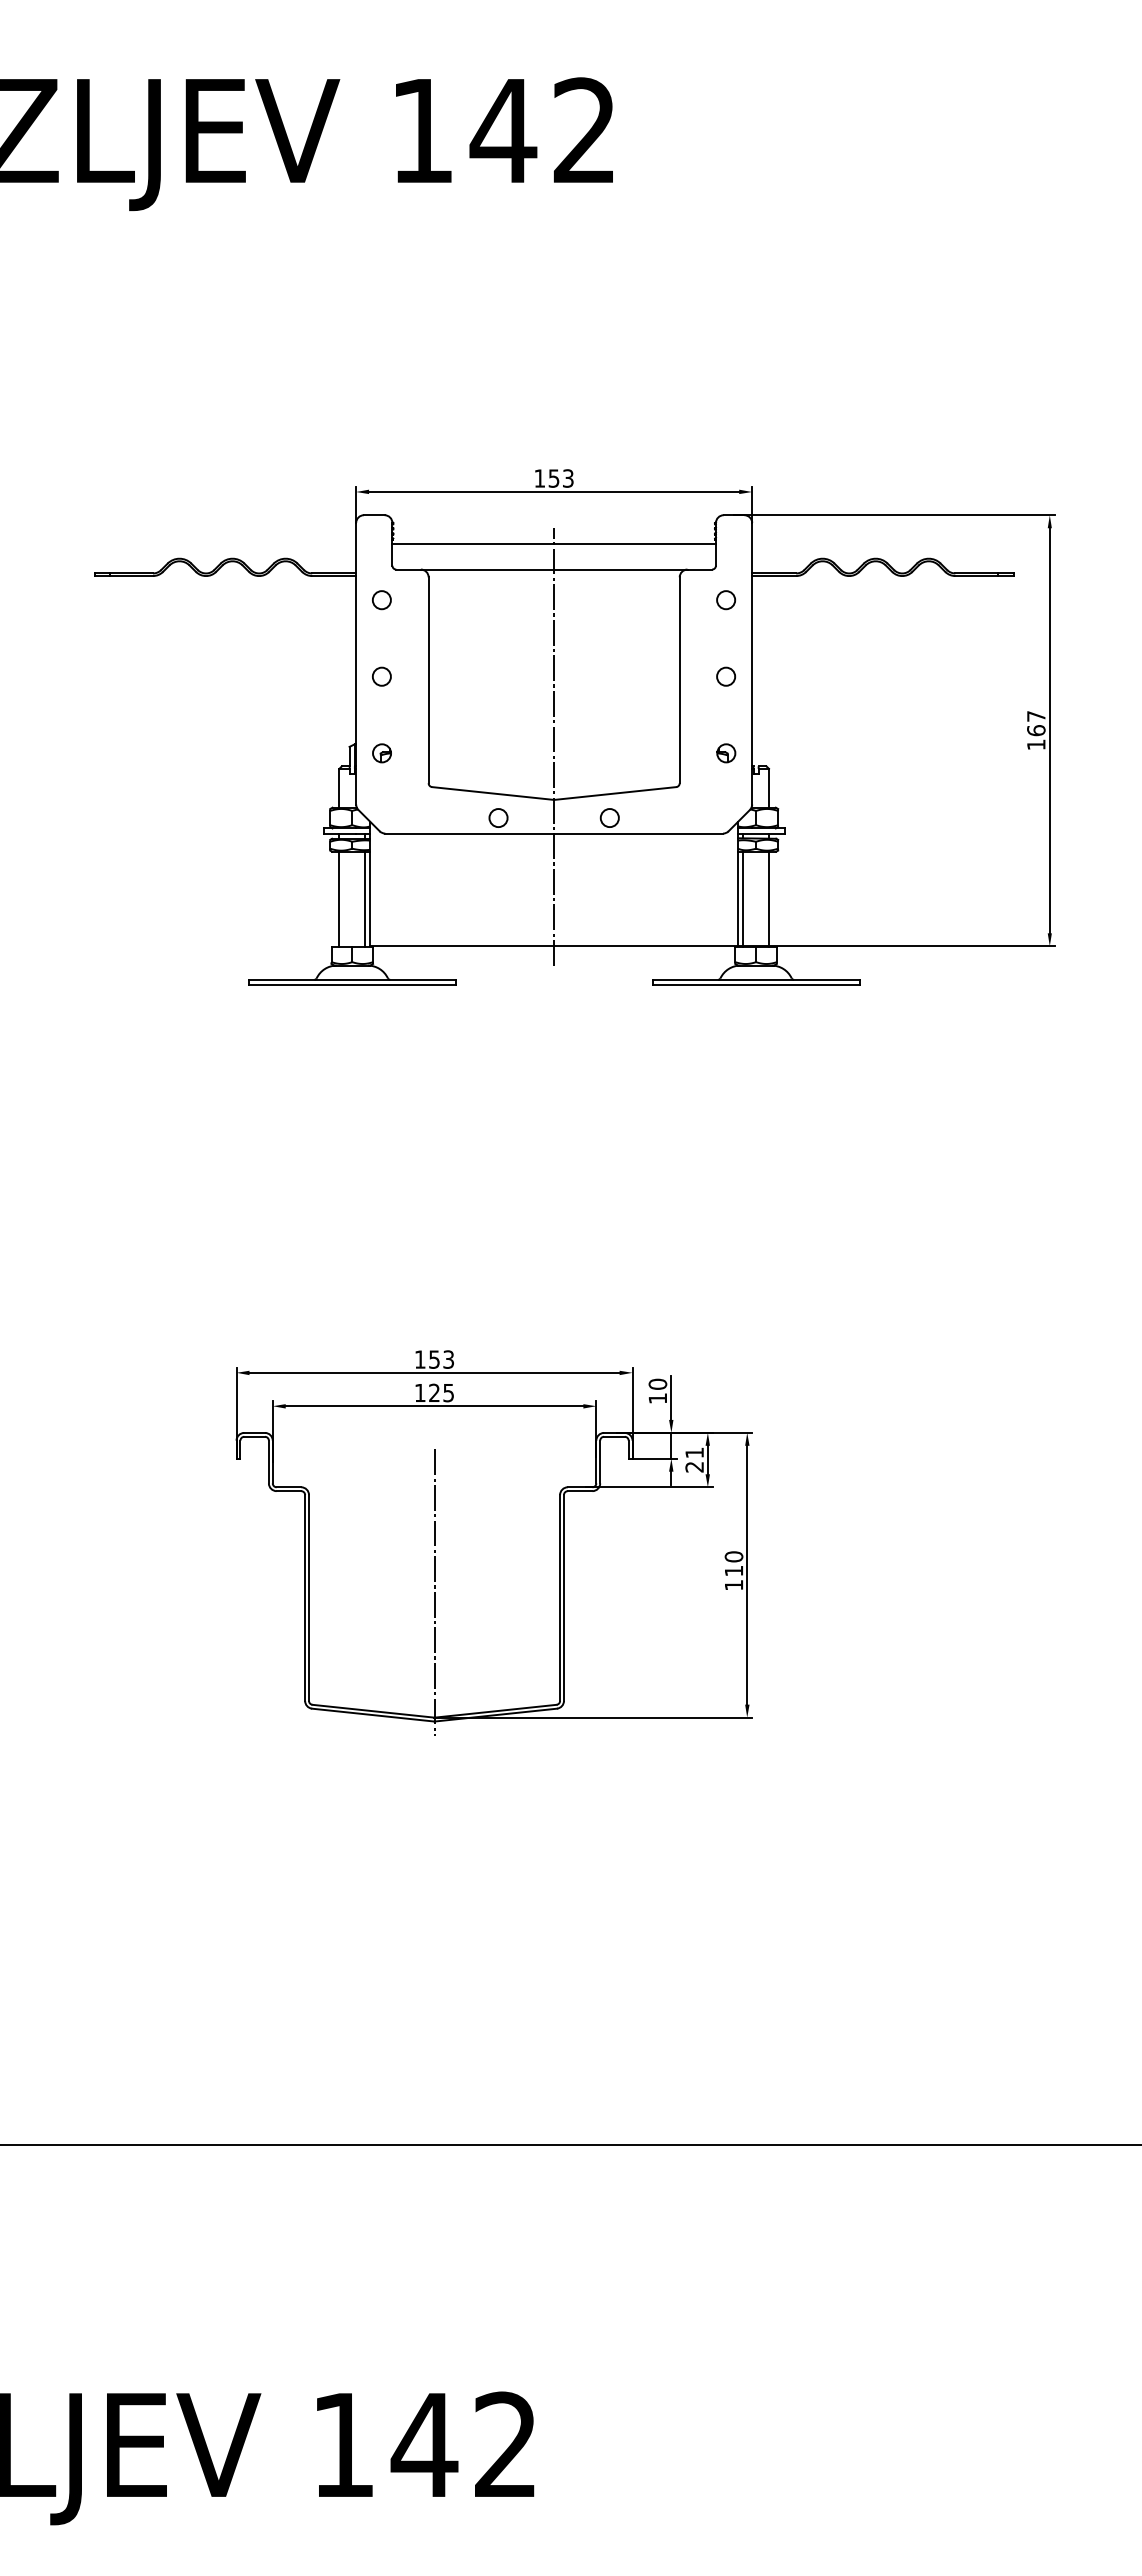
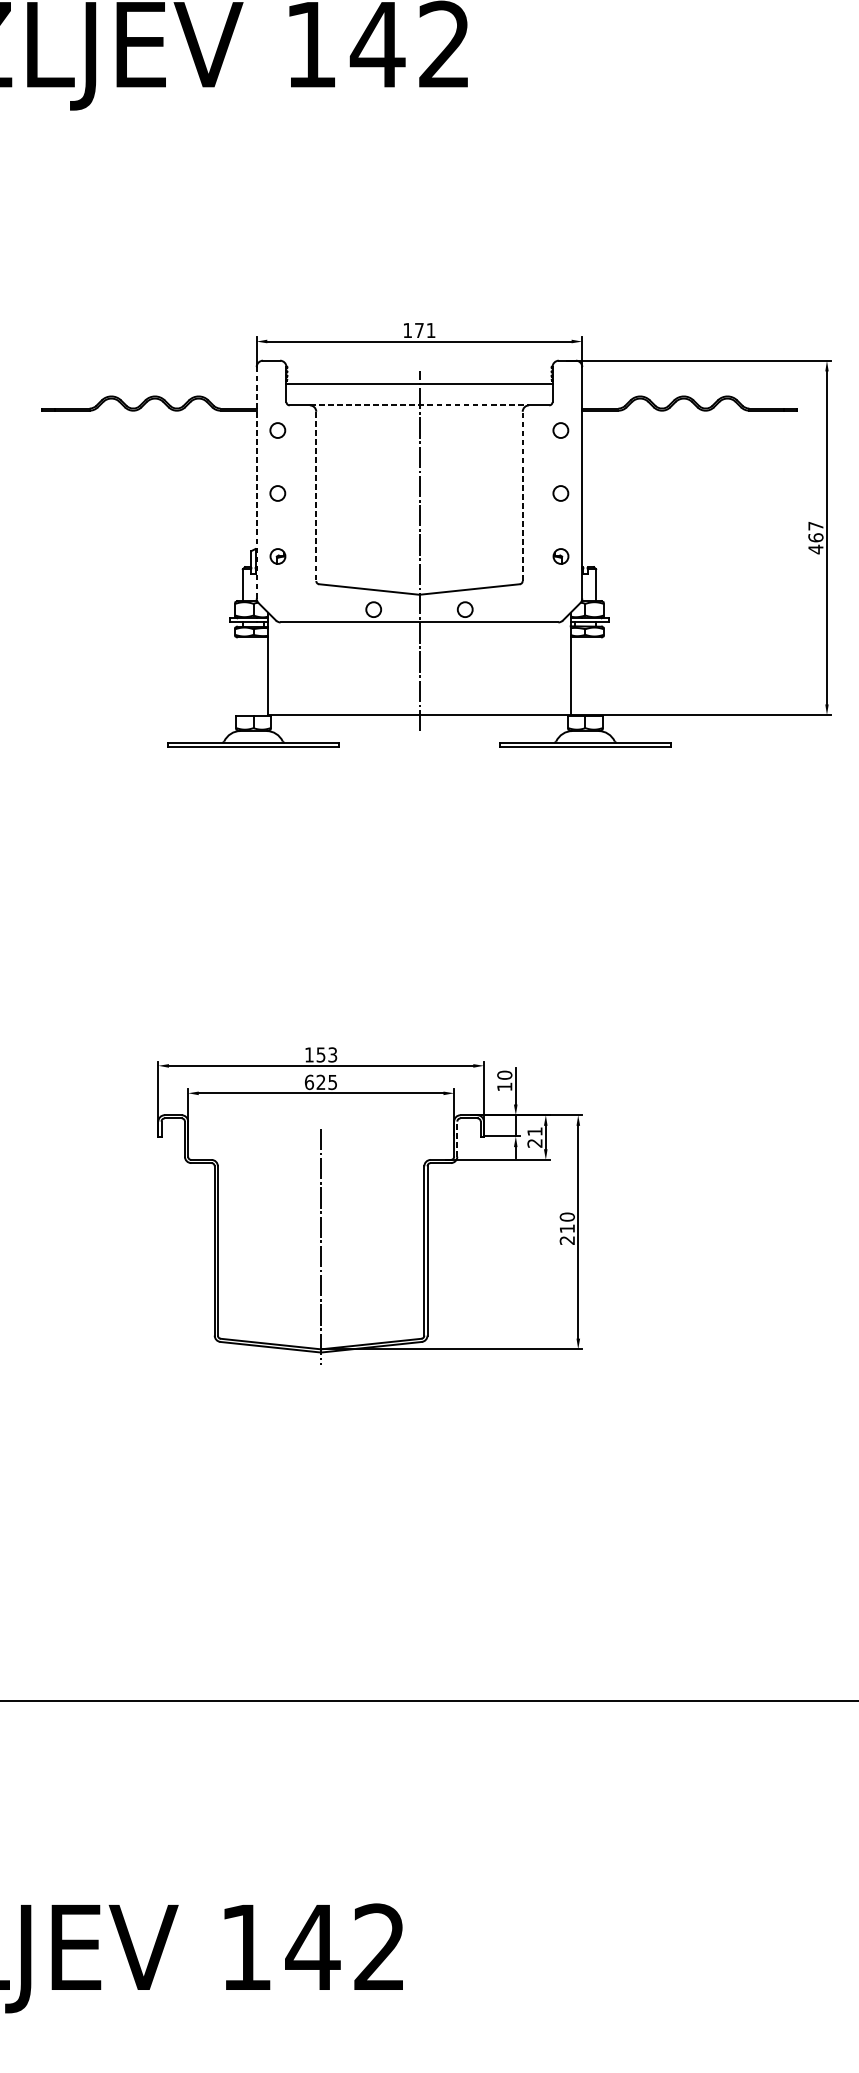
text: (560, 478) -> (424, 330), 153 -> 171
line: (554, 569) -> (419, 405), solid -> dashed
line: (356, 663) -> (256, 482), solid -> dashed
line: (428, 680) -> (316, 496), solid -> dashed
line: (679, 680) -> (522, 496), solid -> dashed
text: (1036, 744) -> (816, 549), 167 -> 467
line: (339, 899) -> (242, 676), removed
line: (365, 899) -> (264, 676), removed
line: (743, 899) -> (575, 676), removed
line: (769, 899) -> (596, 676), removed
text: (419, 1392) -> (308, 1081), 125 -> 625
line: (600, 1461) -> (457, 1138), solid -> dashed
text: (733, 1585) -> (566, 1240), 110 -> 210

